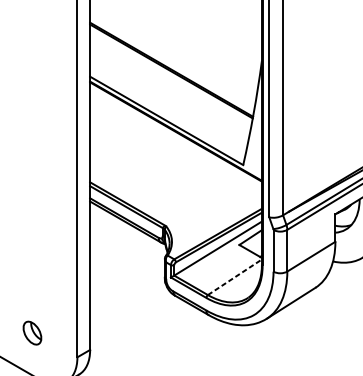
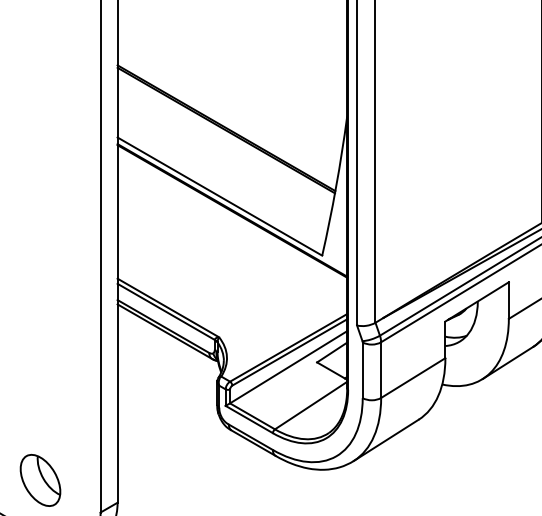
line: (235, 277) -> (311, 405), dashed -> solid
part: (32, 332) -> (40, 479), size x1.67

